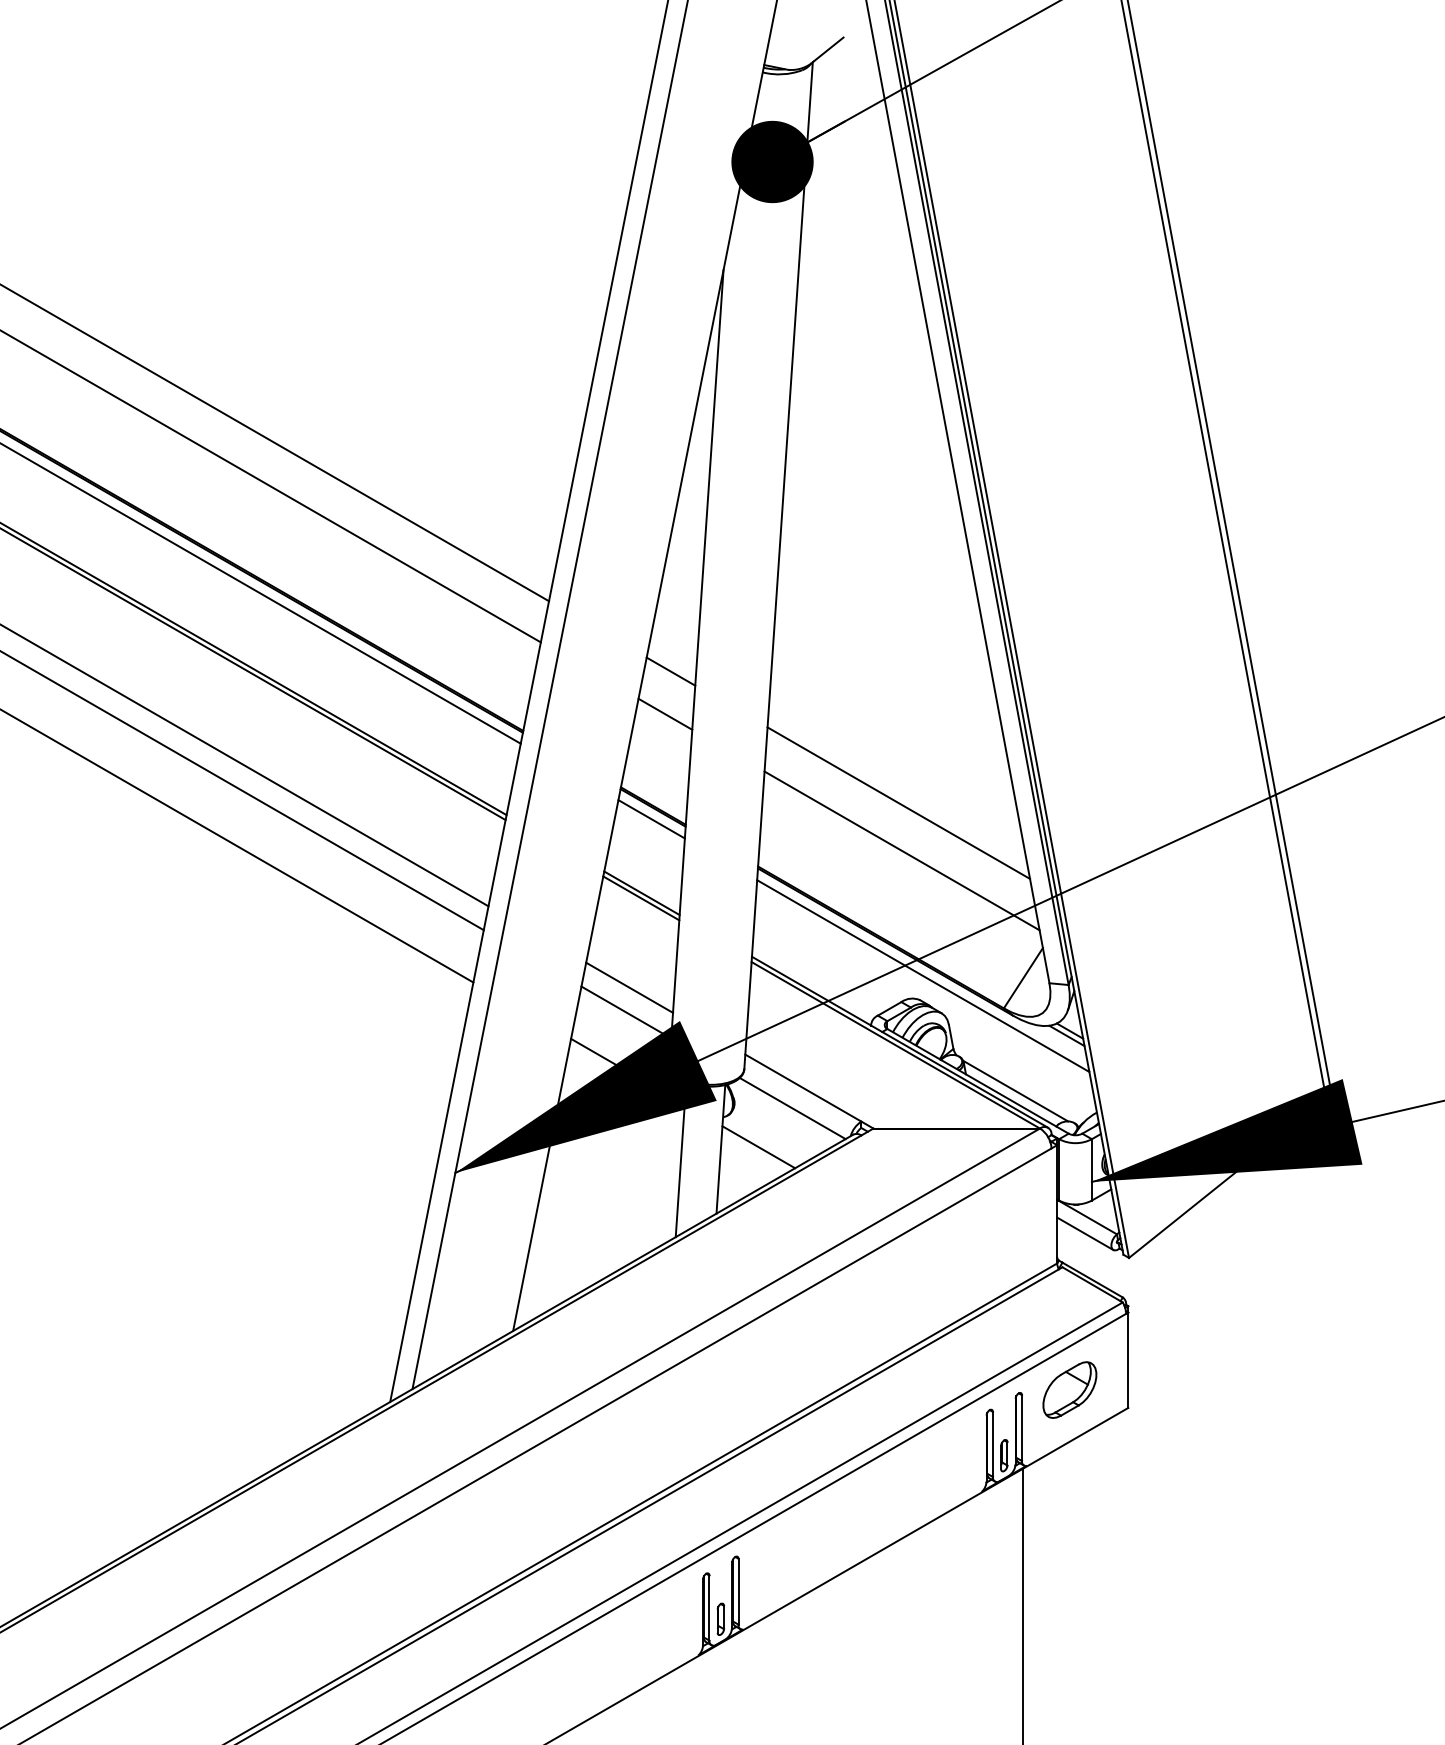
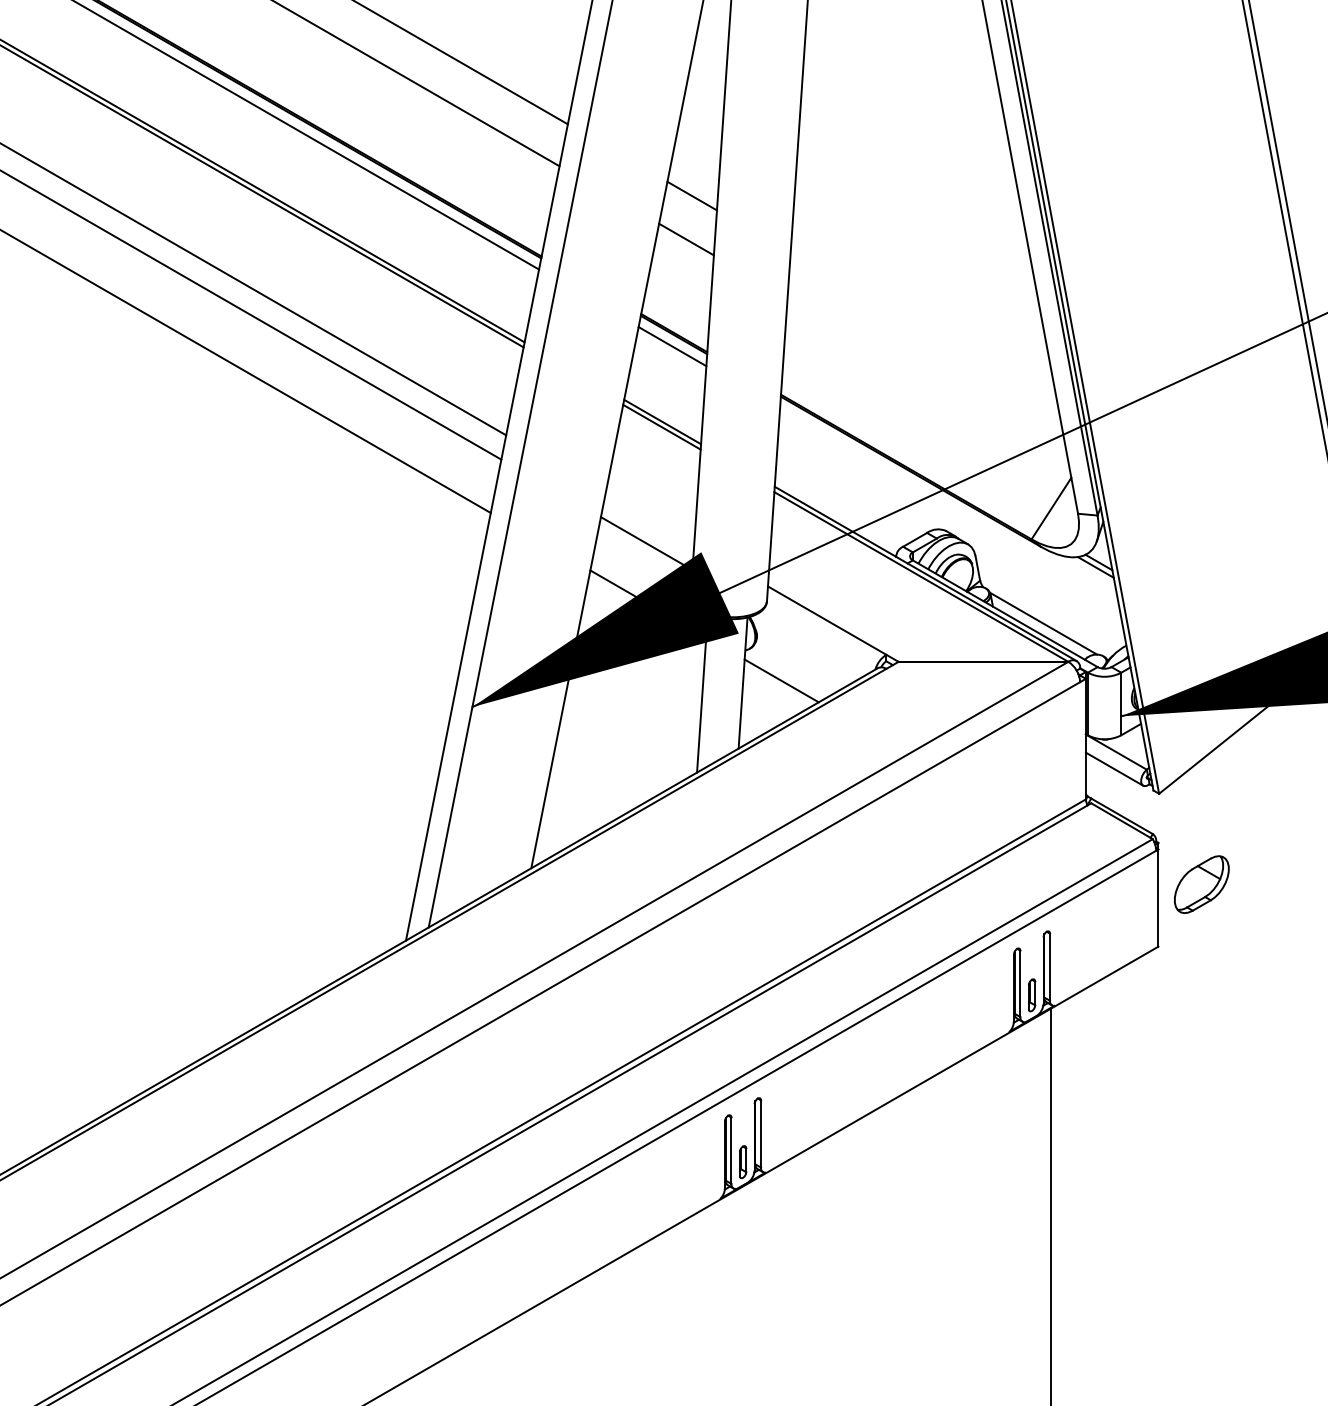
line: (898, 802) -> (924, 329), removed
line: (901, 850) -> (927, 378), removed
line: (923, 975) -> (949, 505), removed
line: (629, 987) -> (649, 518), removed
line: (792, 1108) -> (816, 641), removed
part: (1069, 1389) -> (1201, 884), moved

